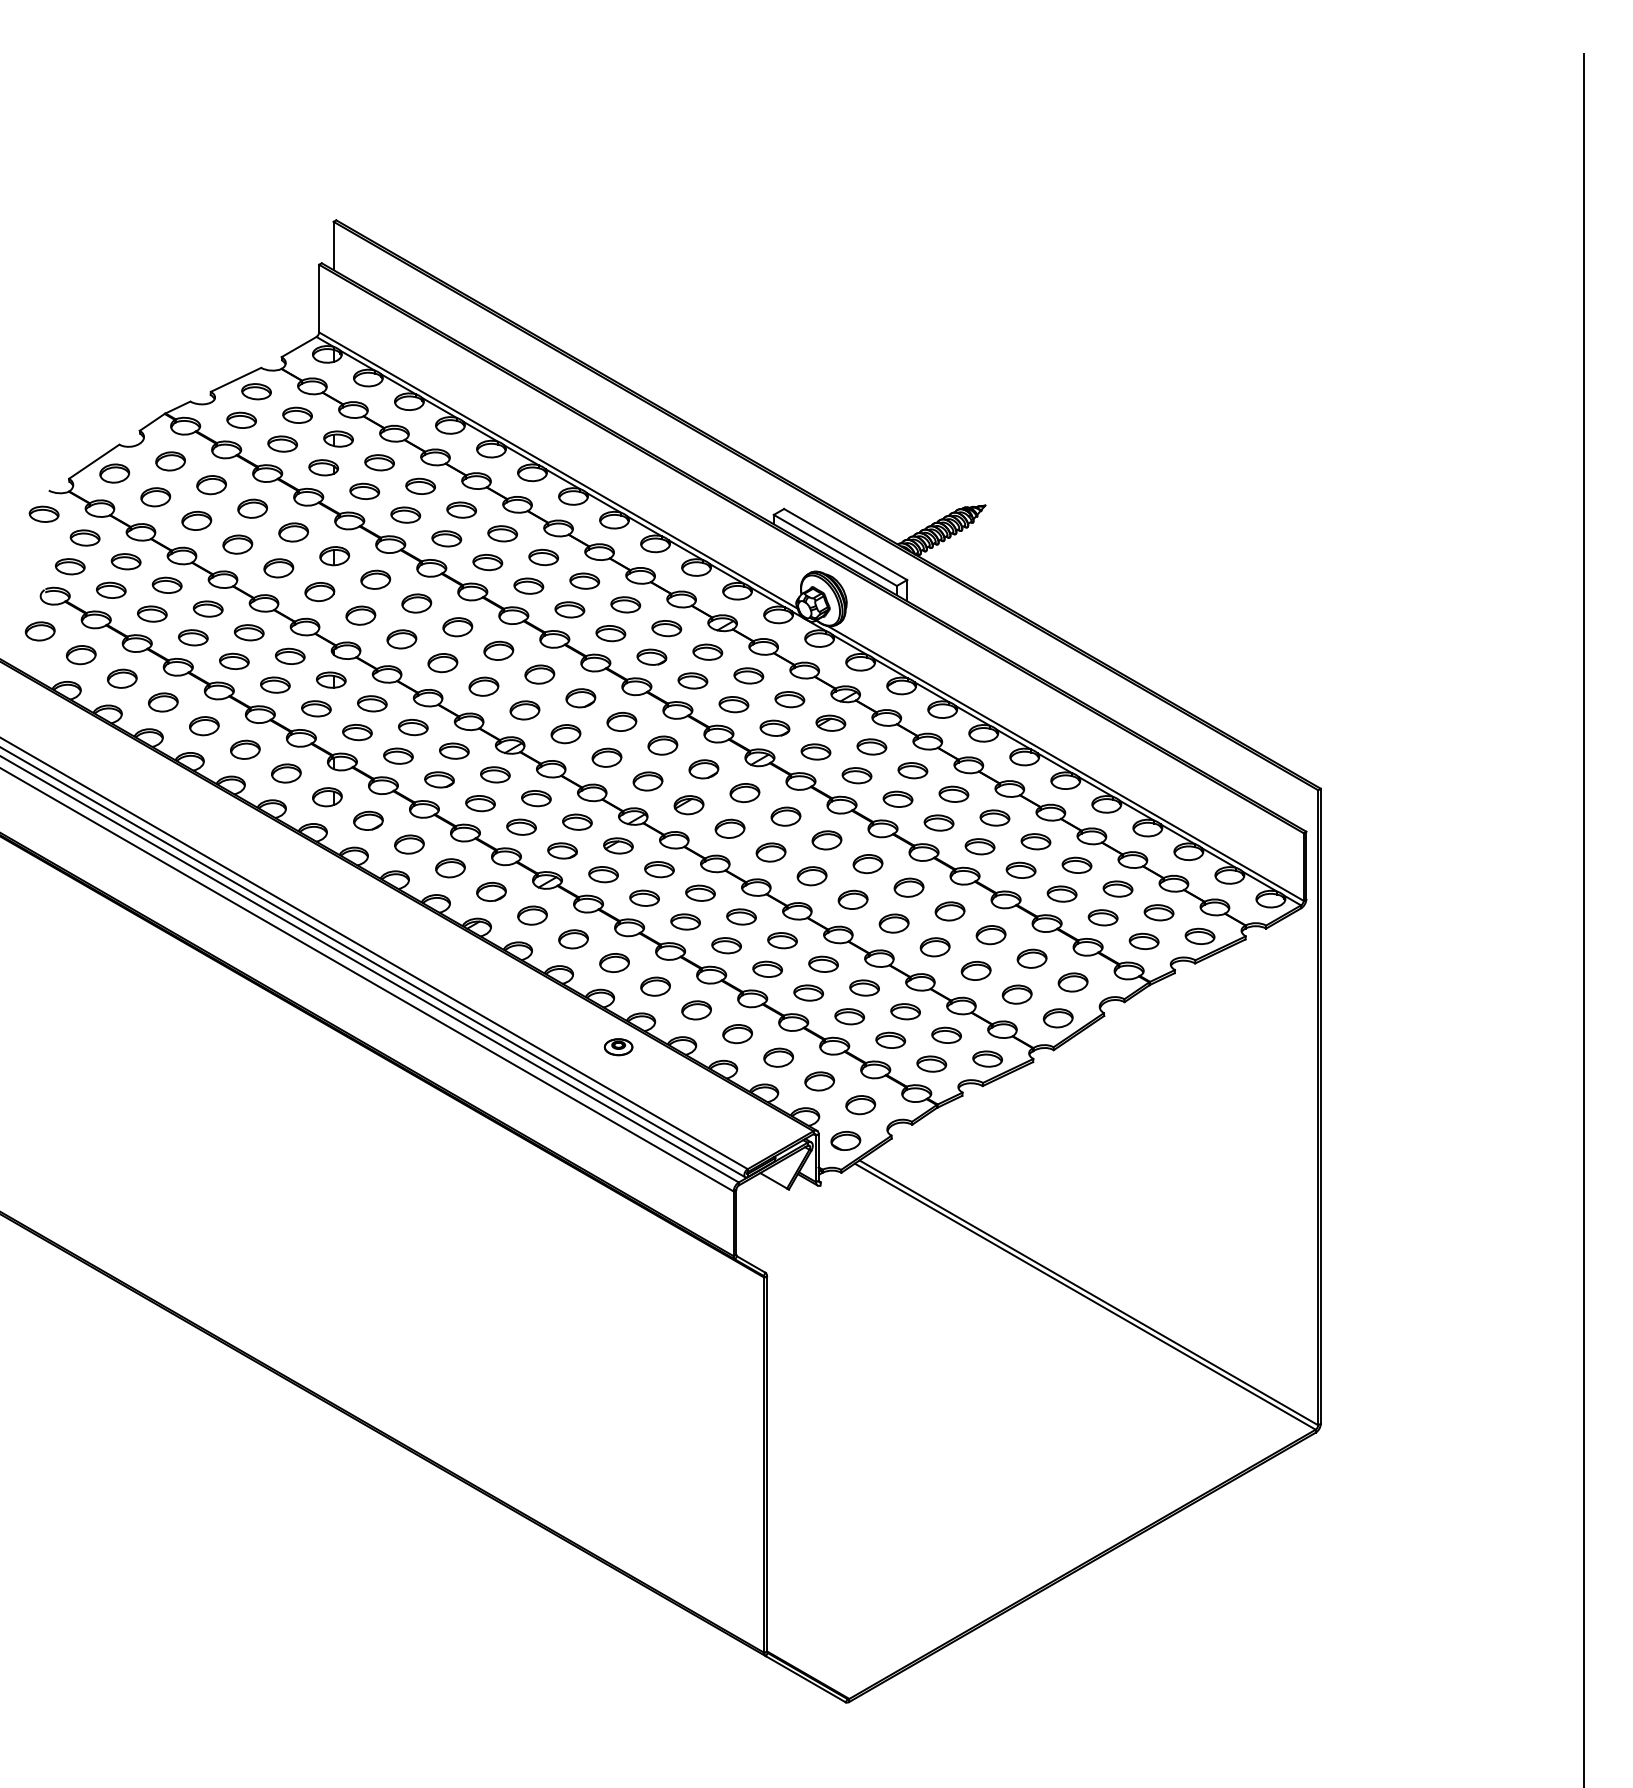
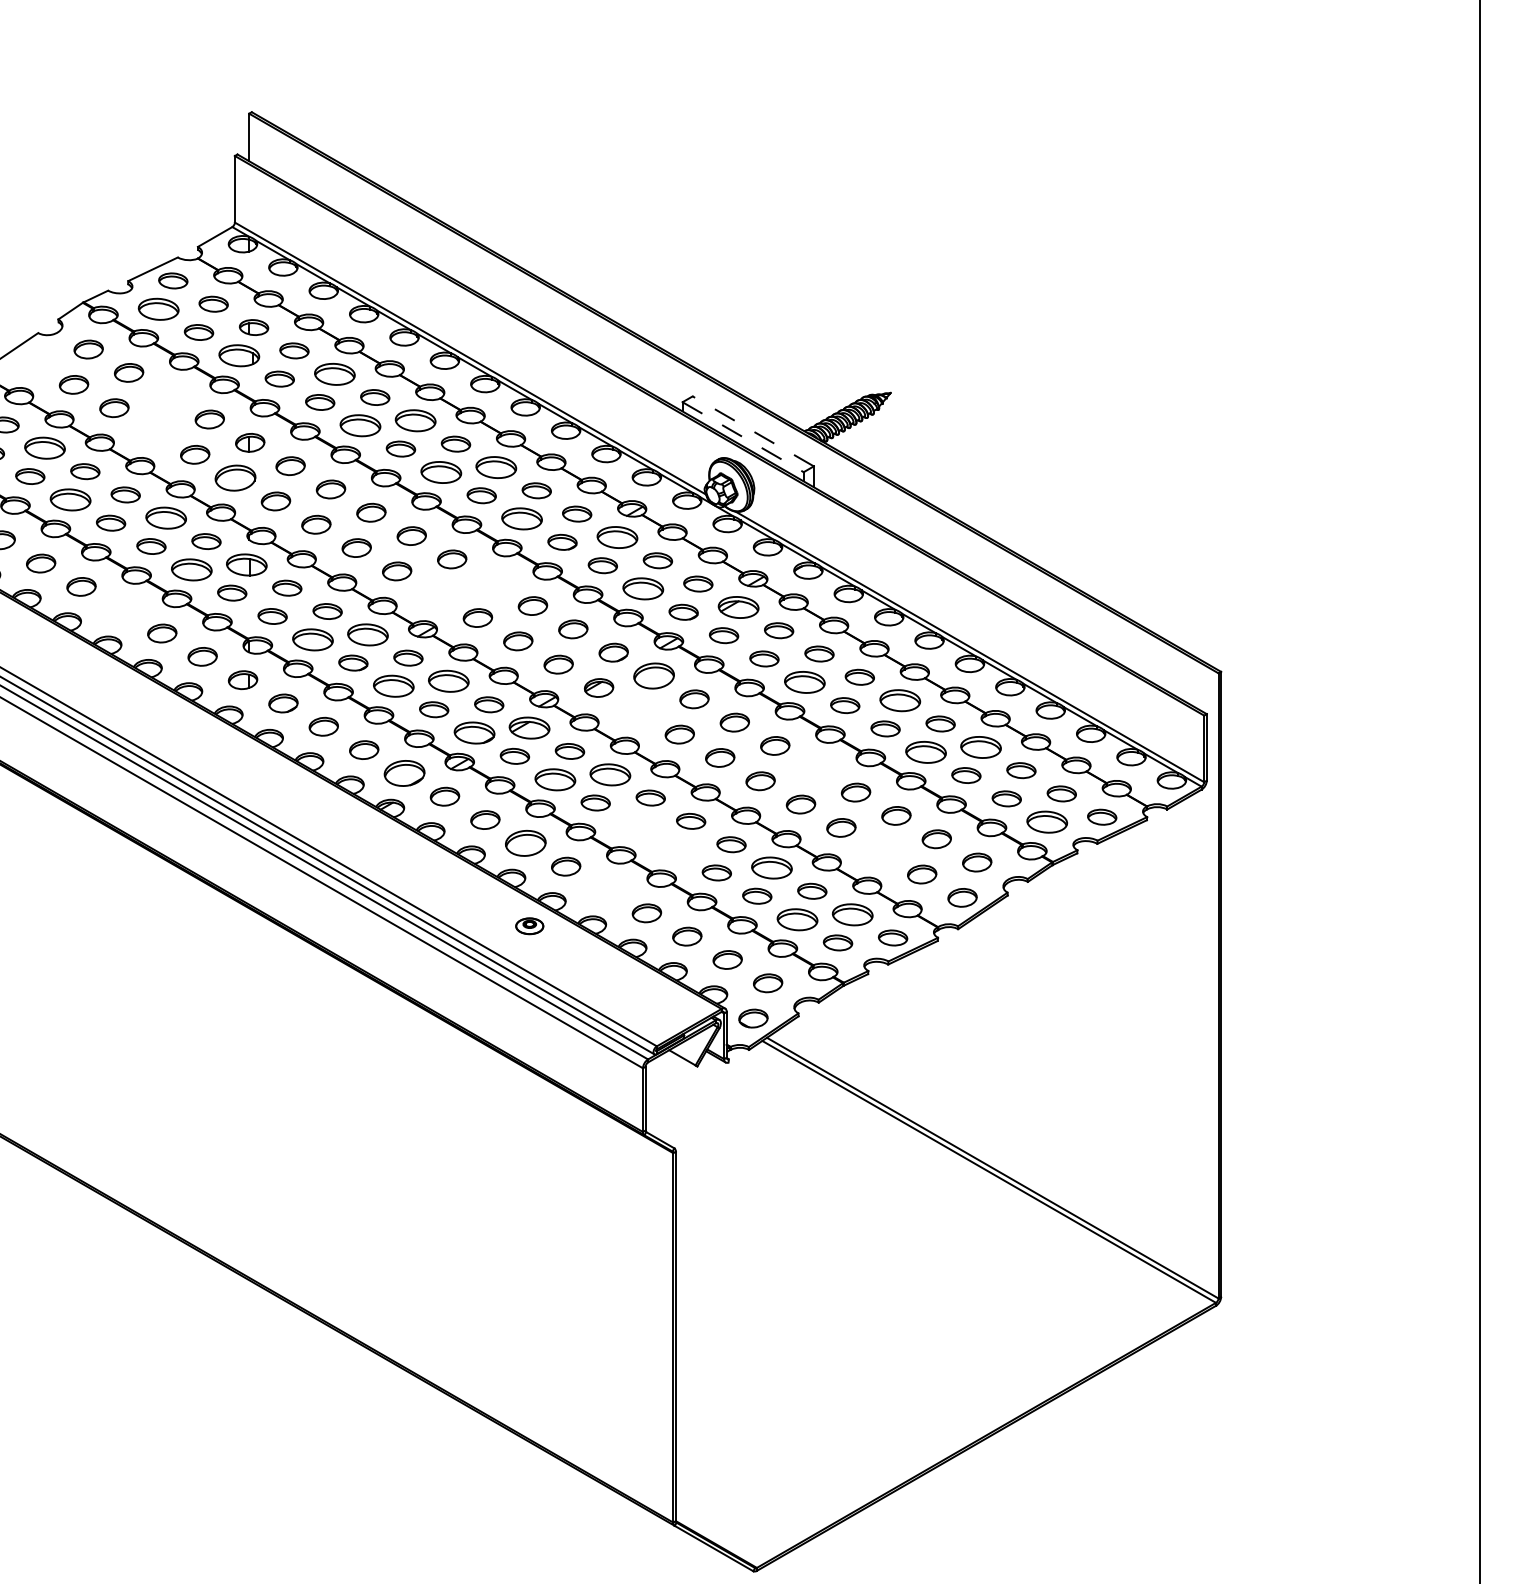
part: (241, 419) -> (158, 308), size x1.4
part: (323, 467) -> (239, 355), size x1.4
part: (114, 473) -> (33, 361), removed
part: (420, 485) -> (334, 373), size x1.4
part: (252, 508) -> (169, 395), removed
part: (502, 533) -> (415, 420), size x1.4
part: (446, 538) -> (360, 425), size x1.4
part: (237, 544) -> (154, 431), removed
line: (845, 544) -> (753, 431), solid -> dashed
line: (835, 550) -> (743, 437), solid -> dashed
part: (125, 561) -> (44, 448), size x1.4
part: (584, 580) -> (496, 466), size x1.4
part: (528, 585) -> (441, 471), size x1.4
part: (319, 591) -> (235, 477), size x1.4
part: (152, 613) -> (70, 499), size x1.4
part: (248, 632) -> (165, 518), size x1.4
part: (610, 633) -> (521, 518), size x1.4
part: (707, 651) -> (617, 536), size x1.4
part: (331, 679) -> (247, 564), size x1.4
part: (275, 684) -> (191, 569), size x1.4
part: (580, 698) -> (492, 582), removed
part: (733, 704) -> (642, 588), size x1.4
part: (524, 710) -> (437, 594), removed
part: (830, 722) -> (738, 606), size x1.4
part: (204, 726) -> (122, 610), removed
part: (454, 750) -> (368, 634), size x1.4
part: (398, 755) -> (313, 639), size x1.4
part: (744, 792) -> (653, 675), size x1.4
part: (536, 798) -> (448, 681), size x1.4
part: (897, 798) -> (804, 681), size x1.4
part: (480, 803) -> (393, 686), size x1.4
part: (994, 817) -> (899, 700), size x1.4
part: (729, 828) -> (638, 710), removed
part: (618, 845) -> (529, 727), size x1.4
part: (562, 850) -> (474, 732), size x1.4
part: (1076, 864) -> (980, 746), size x1.4
part: (1020, 869) -> (925, 751), size x1.4
part: (908, 887) -> (815, 769), removed
part: (491, 891) -> (404, 772), size x1.4
part: (700, 892) -> (610, 773), size x1.4
part: (644, 897) -> (555, 778), size x1.4
part: (1143, 941) -> (1046, 822), size x1.4
part: (726, 945) -> (635, 826), removed
part: (614, 962) -> (525, 842), size x1.4
part: (767, 968) -> (676, 848), removed
part: (975, 970) -> (881, 850), removed
part: (864, 987) -> (771, 867), size x1.4
part: (696, 1010) -> (606, 890), removed
part: (946, 1034) -> (852, 913), size x1.4
part: (890, 1039) -> (797, 918), size x1.4

